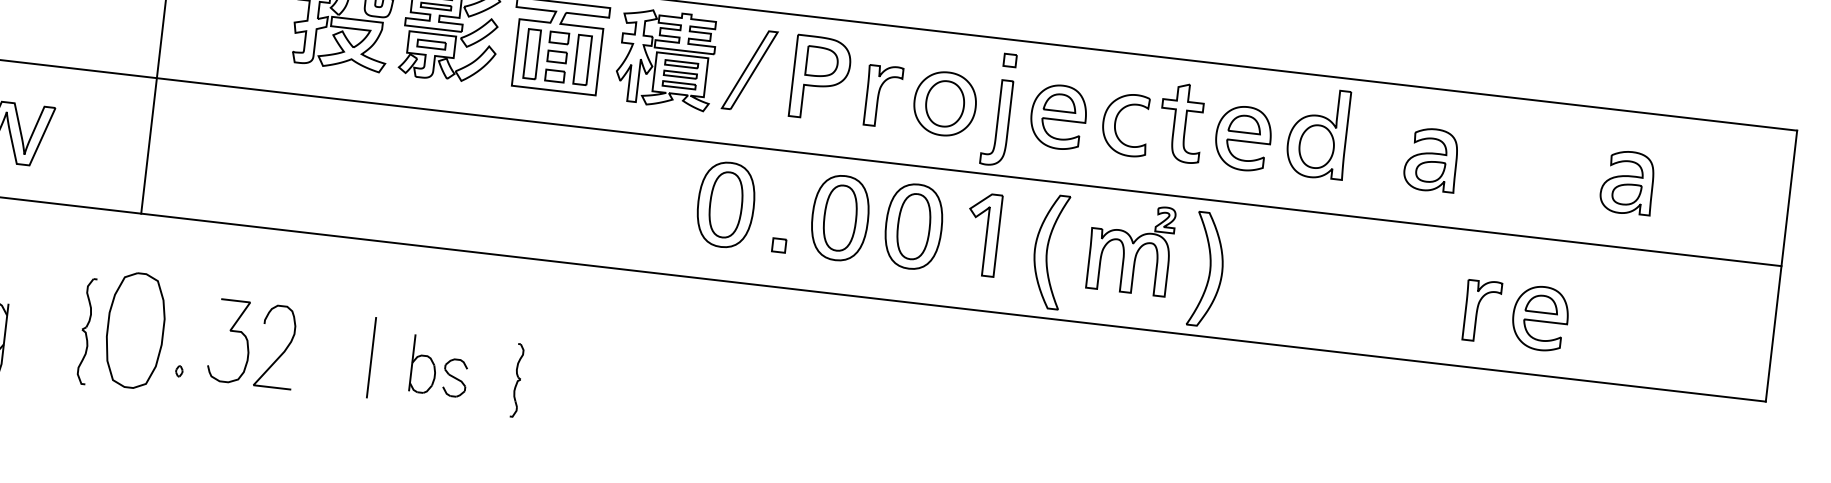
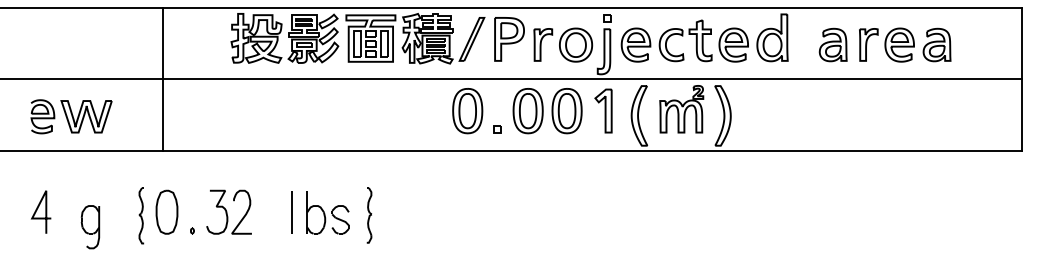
part: (1515, 314) -> (886, 44), moved
part: (134, 328) -> (166, 211), size x0.71
part: (438, 365) -> (327, 212), size x1.43
part: (517, 380) -> (369, 215), size x1.43

